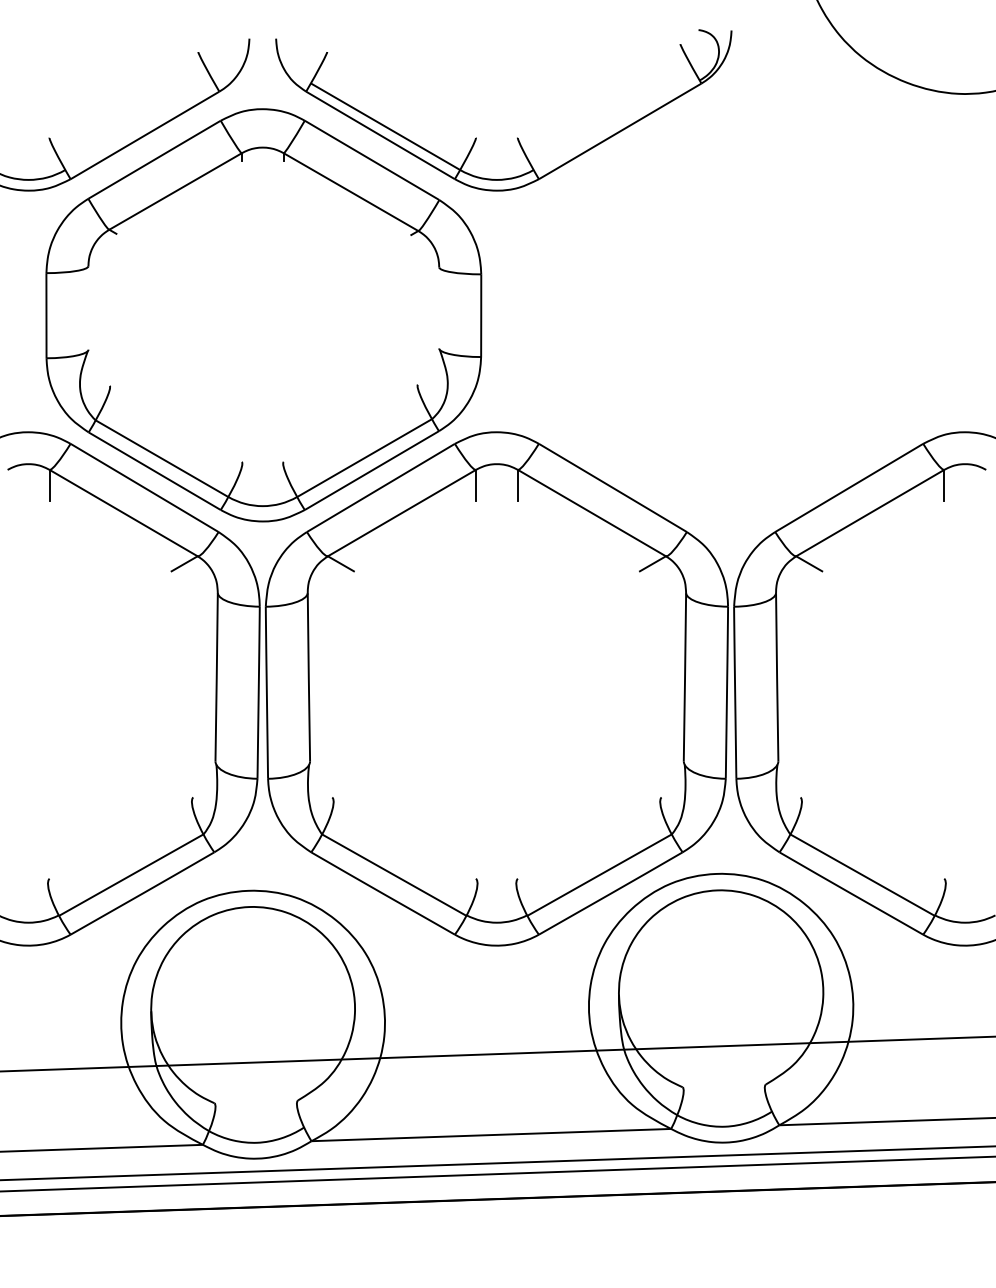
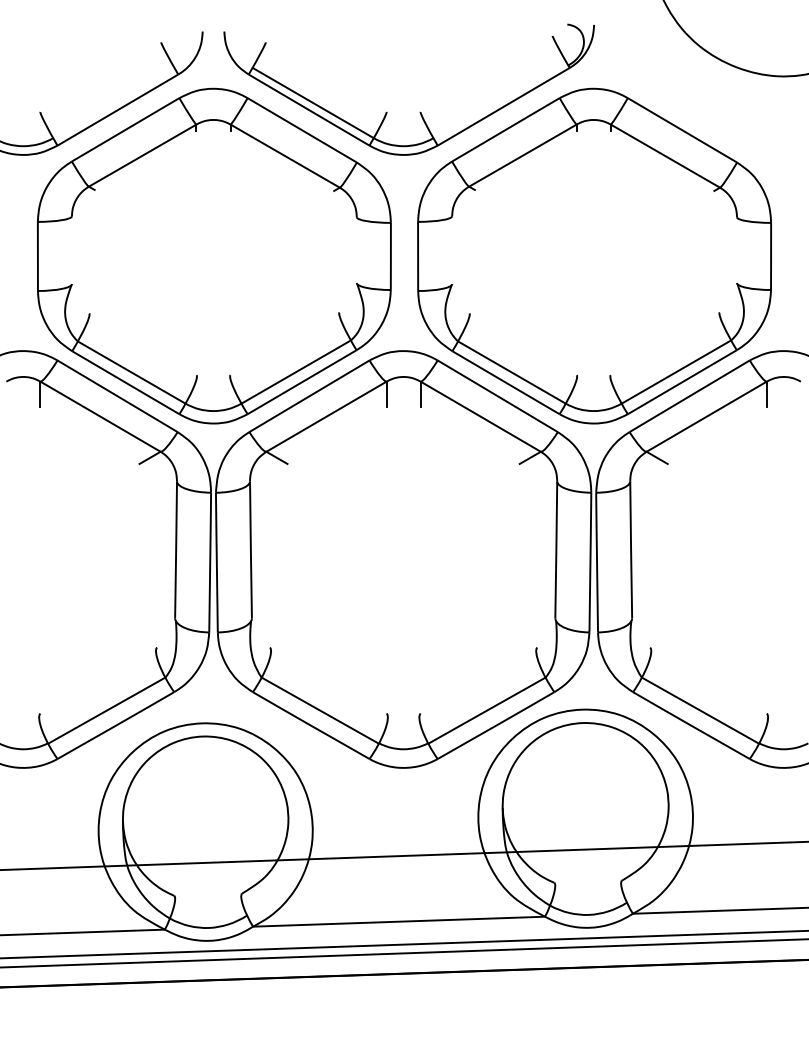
part: (731, 315) -> (594, 256), added

